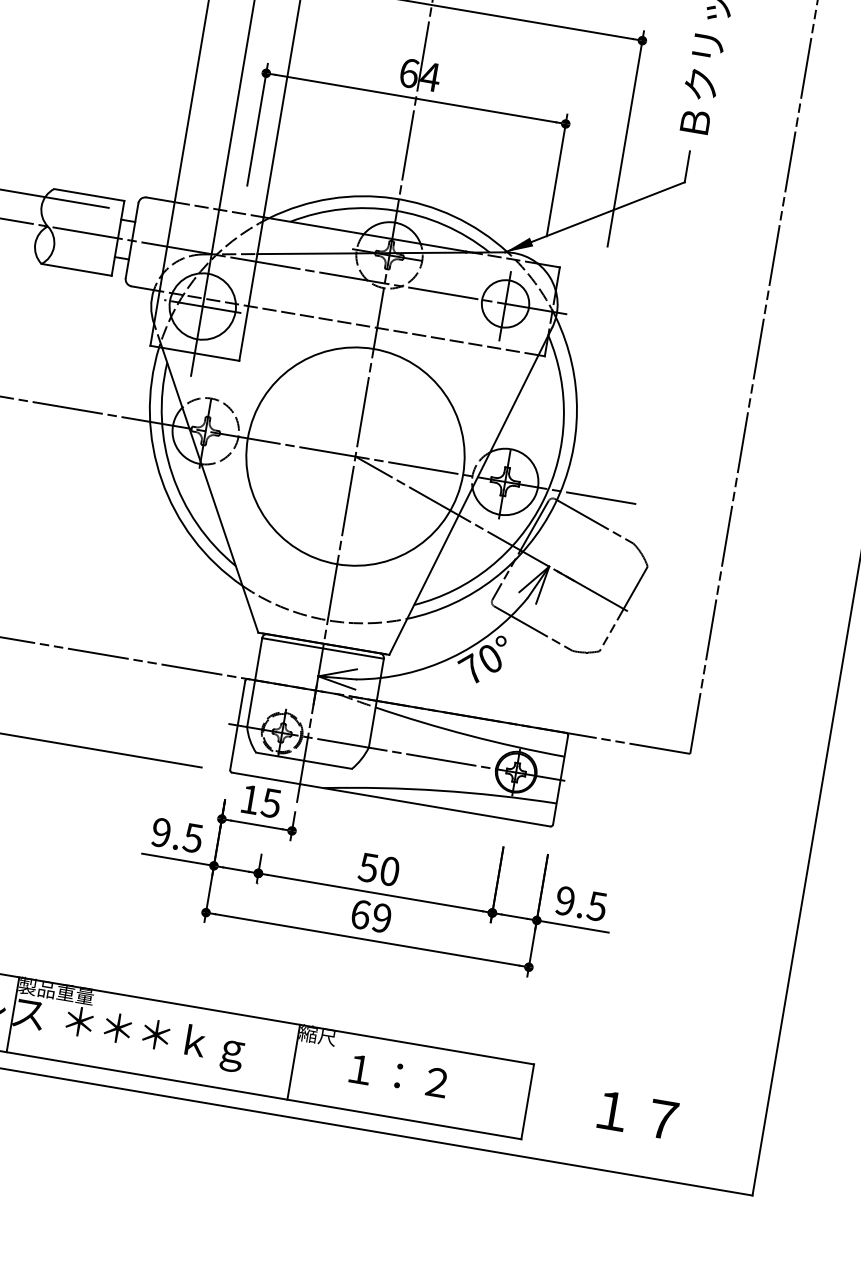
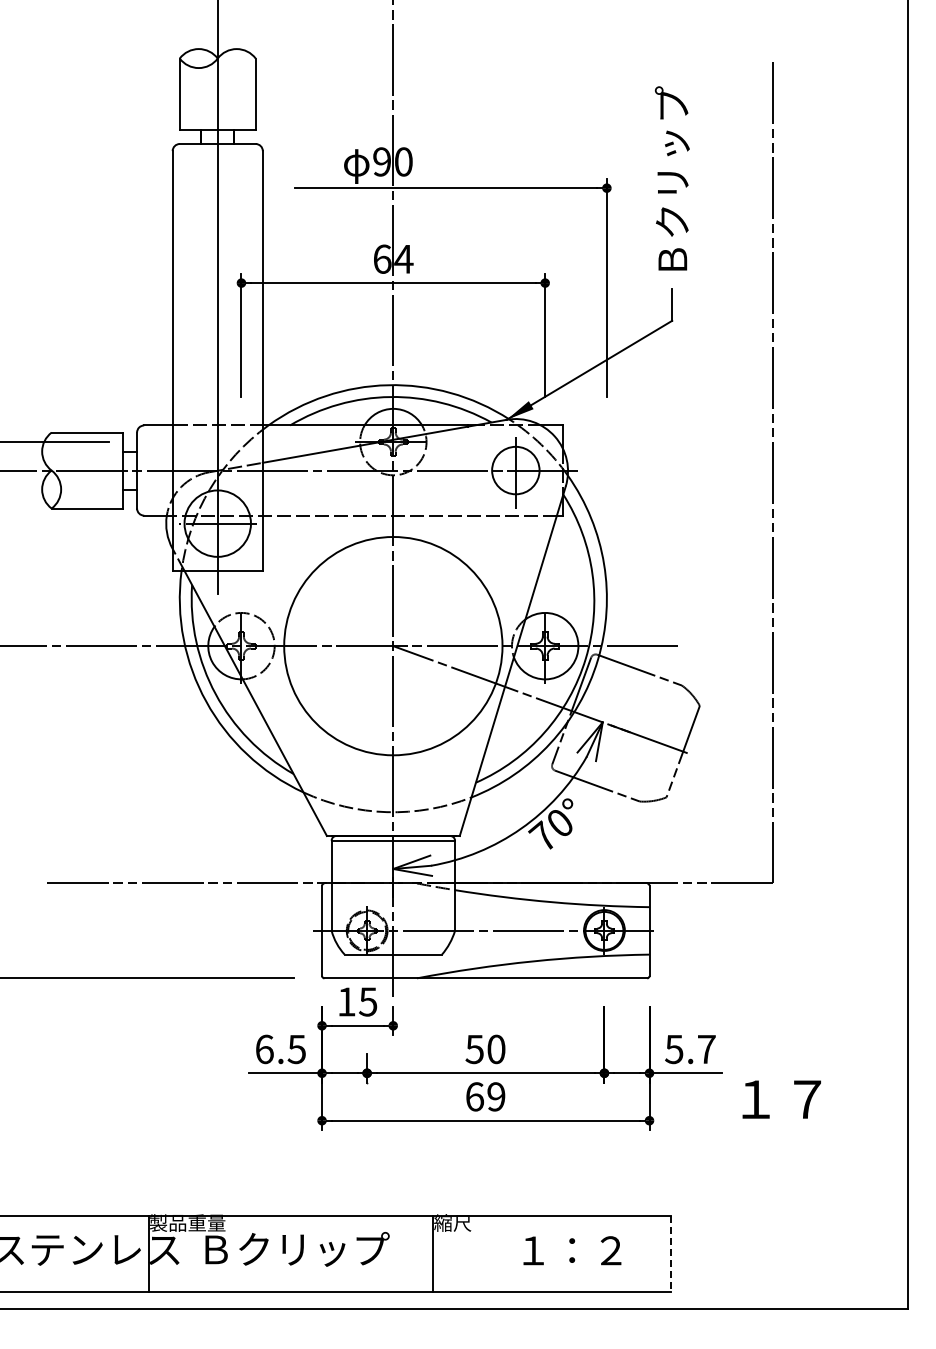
text: (161, 832) -> (264, 1049), 9.5 -> 6.5
text: (581, 903) -> (690, 1049), 9.5 -> 5.7
text: (157, 1038) -> (295, 1252), ＊＊＊ｋｇ -> Ｂクリップ
text: (398, 1075) -> (572, 1250), moved
line: (527, 1101) -> (670, 1253), solid -> dashed
text: (637, 1115) -> (781, 1099), moved

